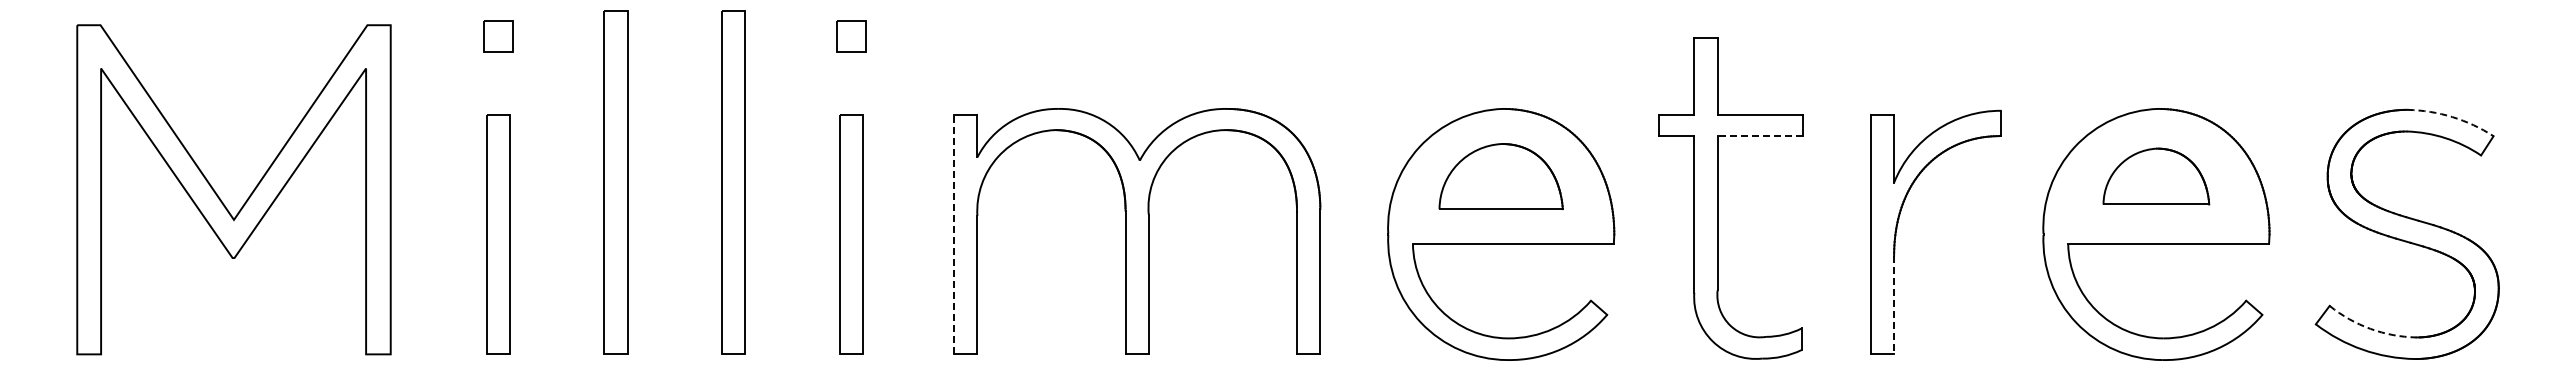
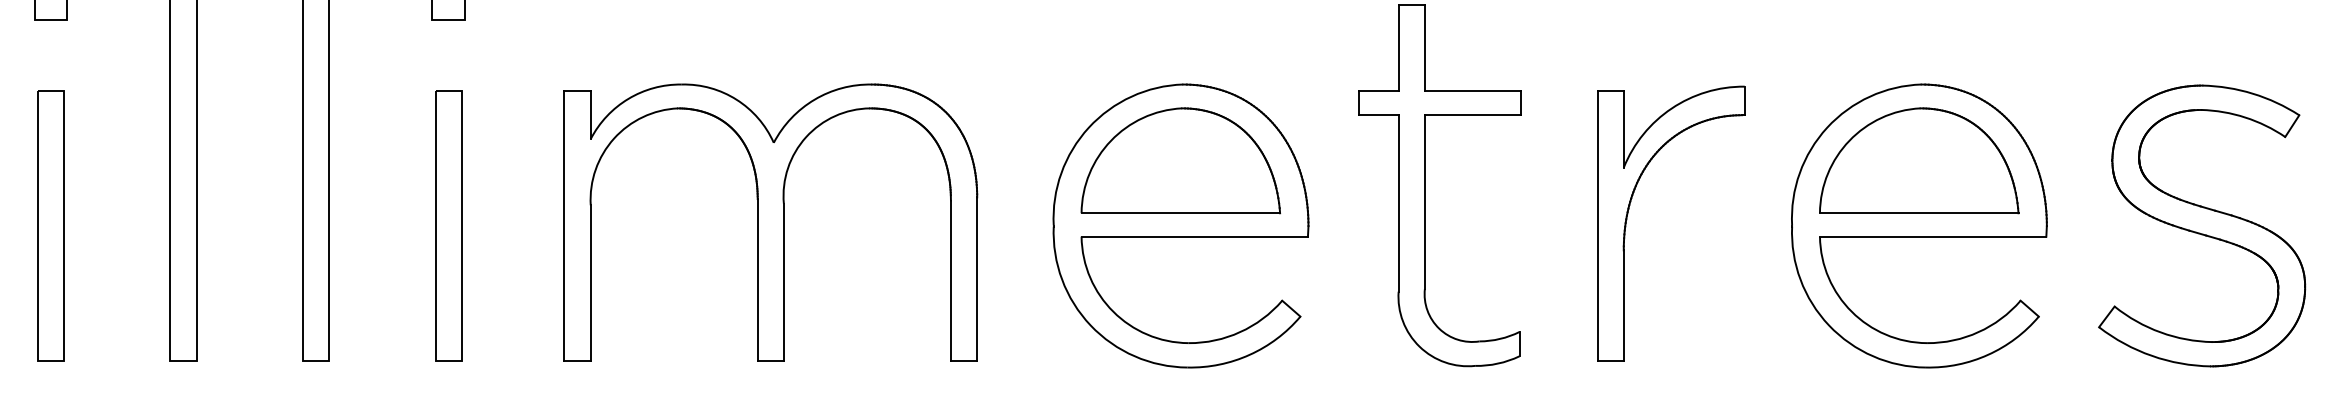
arc: (2452, 117) -> (2253, 94), dashed -> solid
line: (1759, 135) -> (1472, 114), dashed -> solid
part: (1501, 176) -> (1181, 160), size x1.43
part: (2156, 176) -> (1919, 160), size x1.67
line: (954, 234) -> (564, 226), dashed -> solid
line: (1894, 305) -> (1624, 306), dashed -> solid
arc: (2370, 328) -> (2160, 331), dashed -> solid

